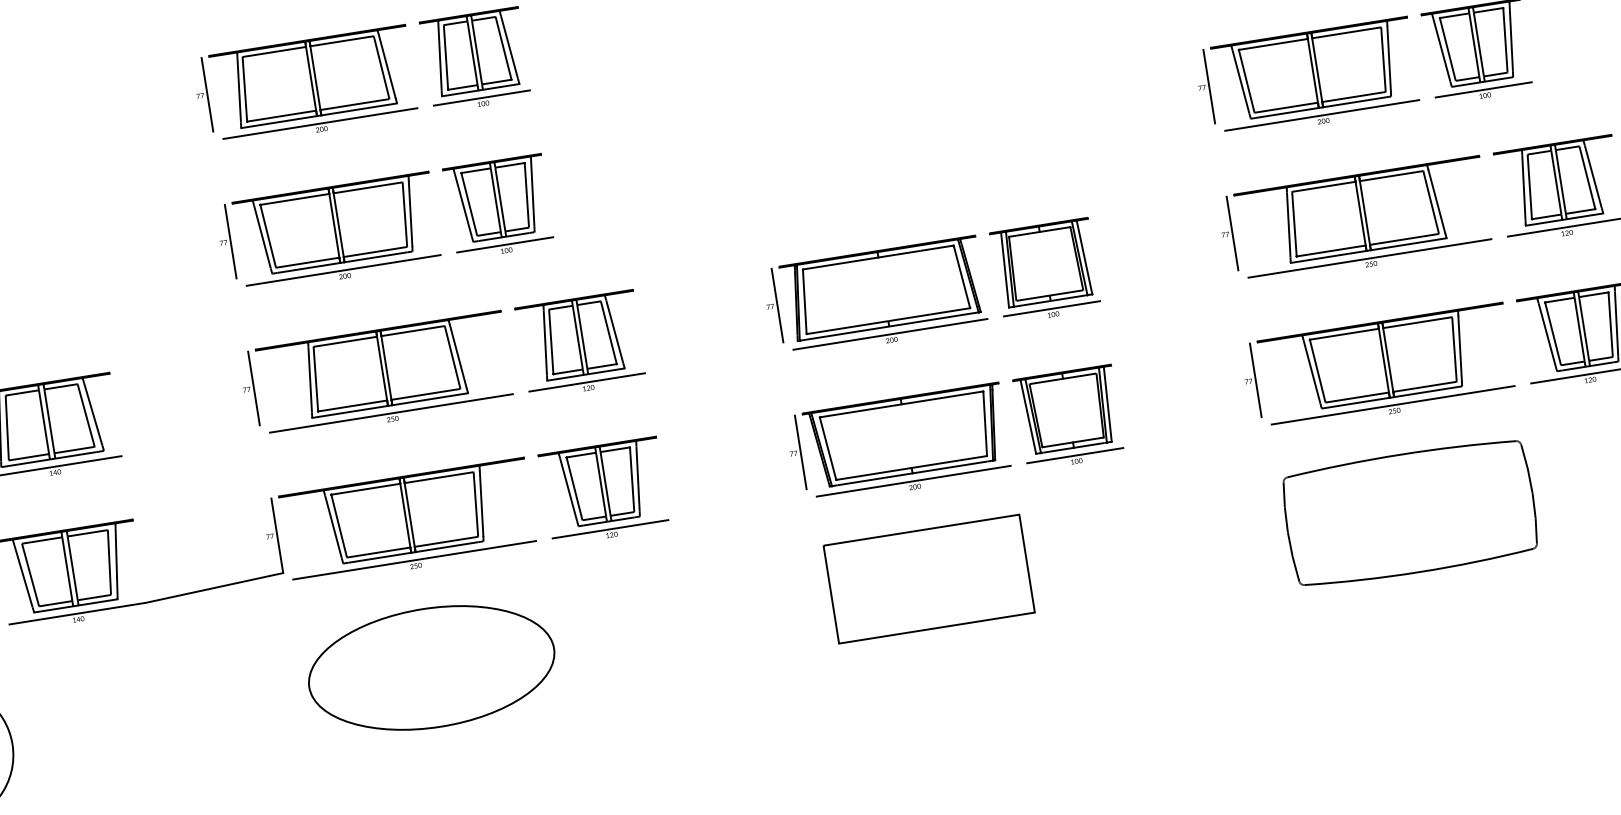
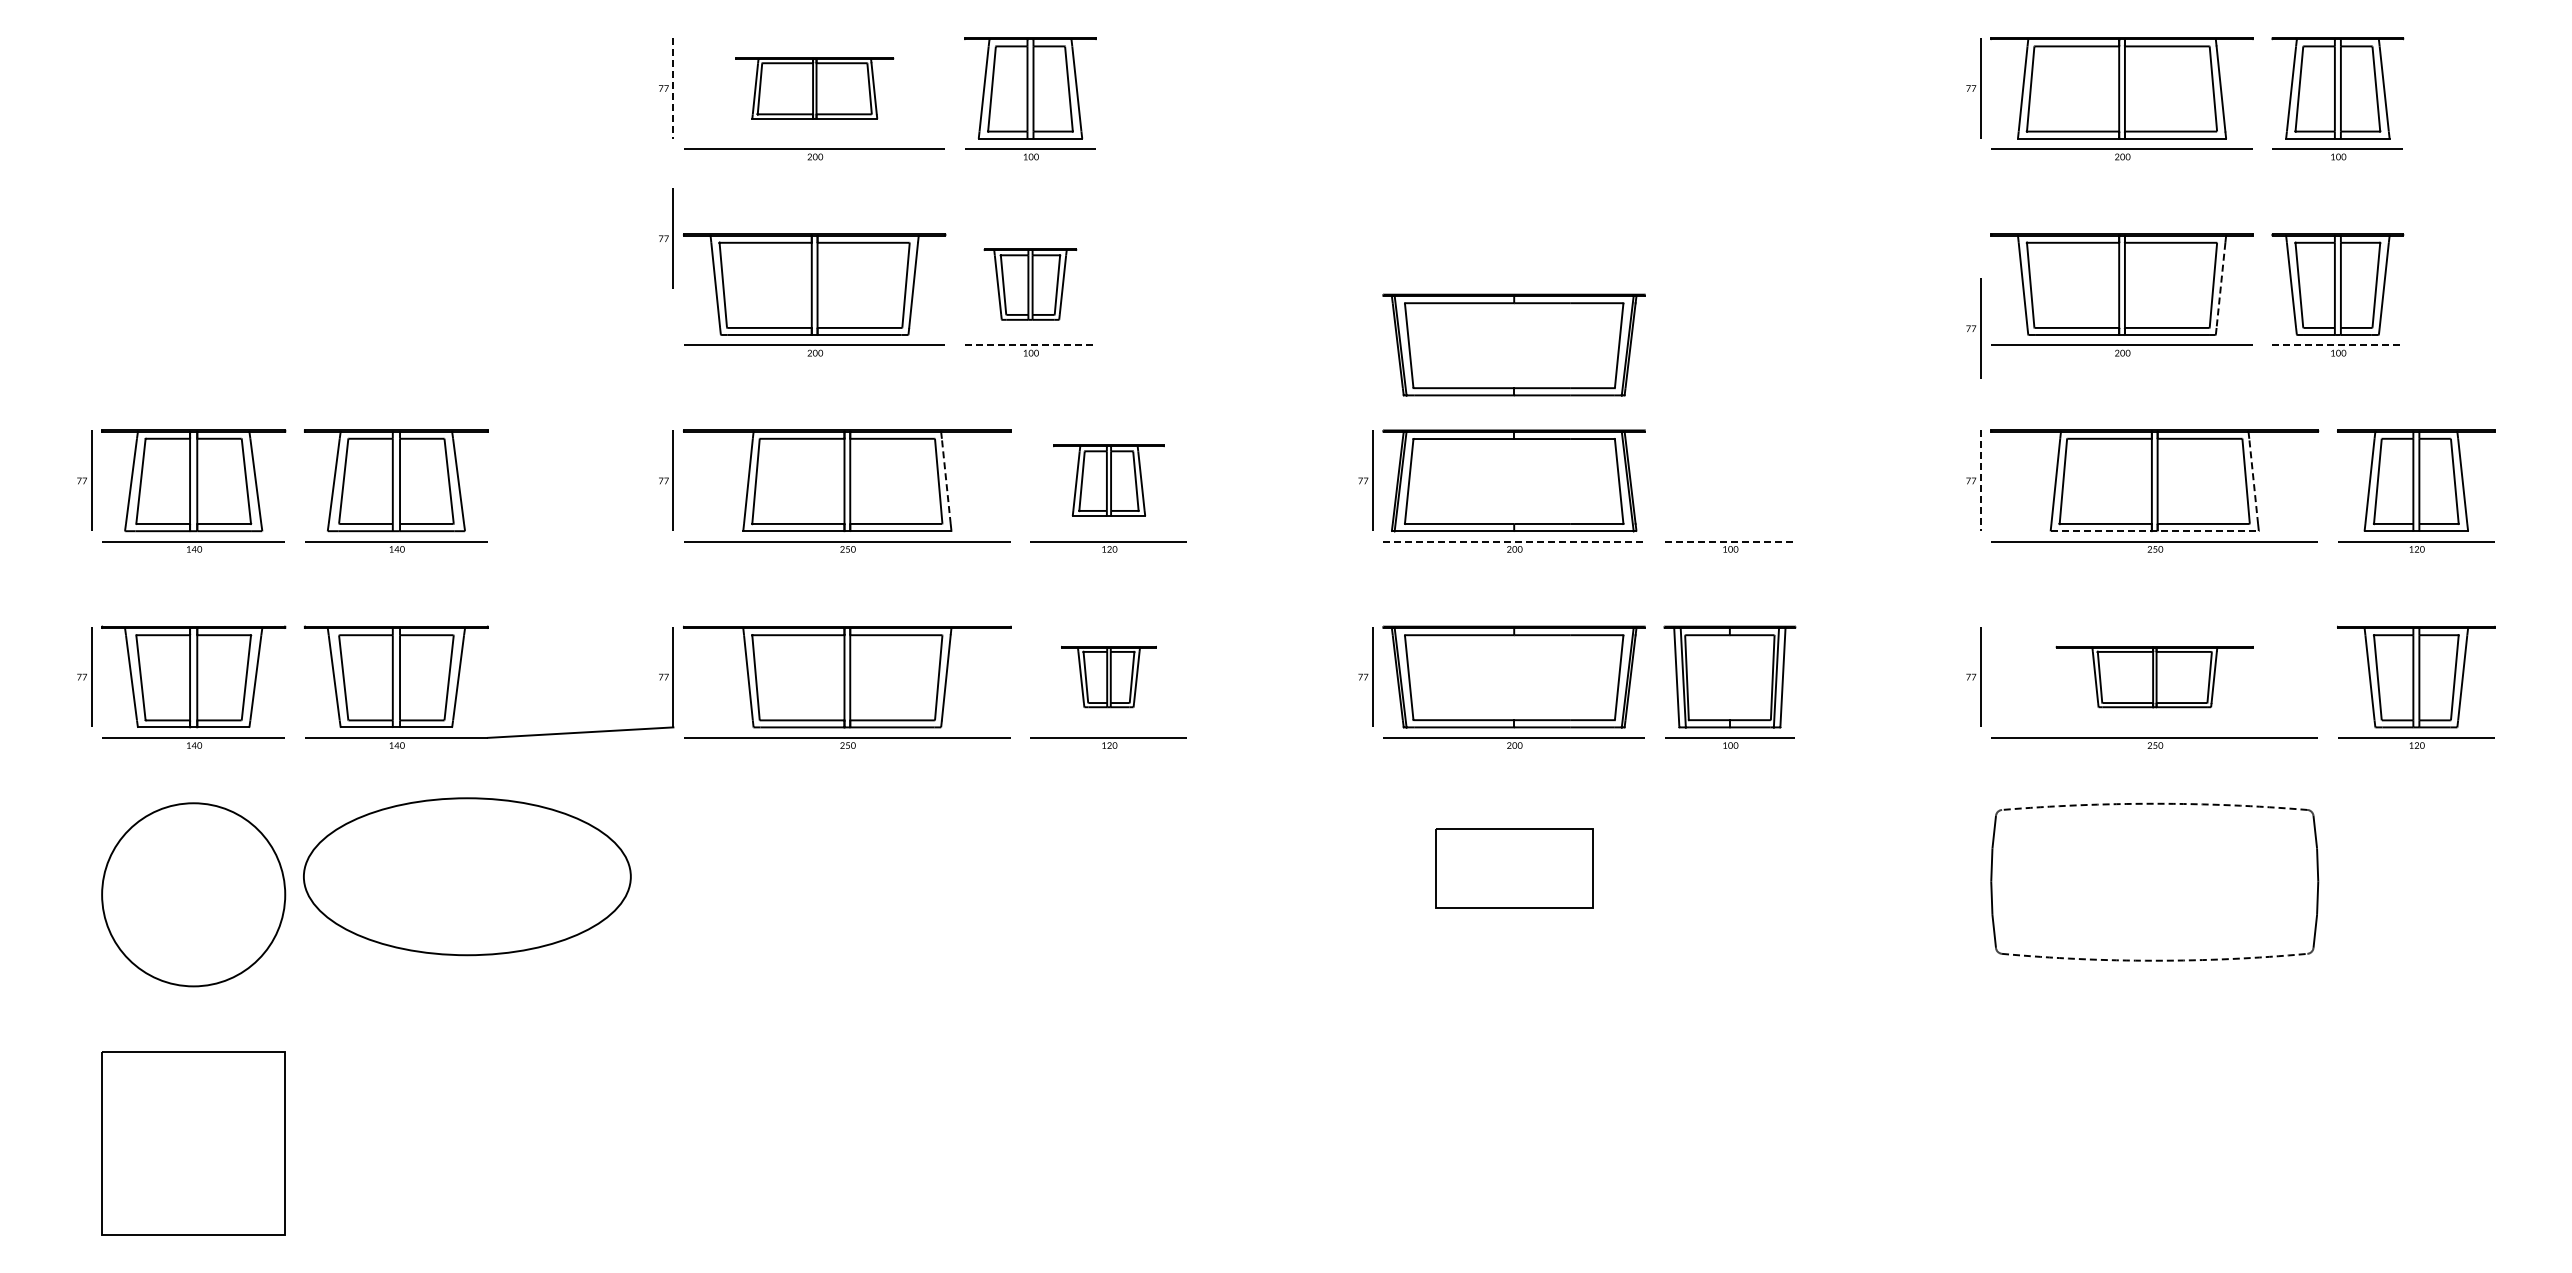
line: (1388, 58) -> (2220, 285), solid -> dashed
part: (313, 78) -> (814, 88), size x0.6
part: (1203, 87) -> (1973, 328), moved
line: (1484, 89) -> (2338, 345), solid -> dashed
line: (207, 94) -> (673, 88), solid -> dashed
part: (866, 186) -> (1513, 344), added
part: (497, 199) -> (1030, 284), size x0.7
line: (1436, 201) -> (2253, 481), solid -> dashed
line: (1232, 234) -> (1980, 481), solid -> dashed
part: (225, 242) -> (666, 238), moved
line: (505, 244) -> (1030, 345), solid -> dashed
line: (1368, 250) -> (2154, 531), solid -> dashed
part: (1044, 263) -> (1729, 480), removed
line: (1052, 308) -> (1730, 541), solid -> dashed
line: (890, 334) -> (1514, 541), solid -> dashed
part: (579, 336) -> (1108, 480), size x0.7
line: (458, 356) -> (946, 481), solid -> dashed
part: (1385, 359) -> (2154, 676), size x0.6
arc: (1400, 454) -> (2154, 803), solid -> dashed
part: (602, 483) -> (1108, 676), size x0.6
arc: (1419, 571) -> (2154, 960), solid -> dashed
part: (928, 579) -> (1513, 868), size x0.6
part: (431, 667) -> (467, 876), moved

